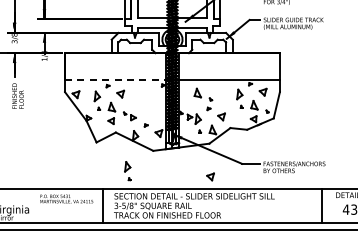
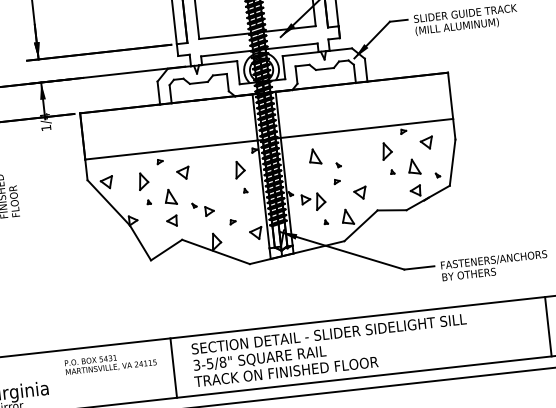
line: (115, 80) -> (171, 150), dashed -> solid
part: (127, 171) -> (240, 177), moved
part: (210, 176) -> (352, 297), removed

